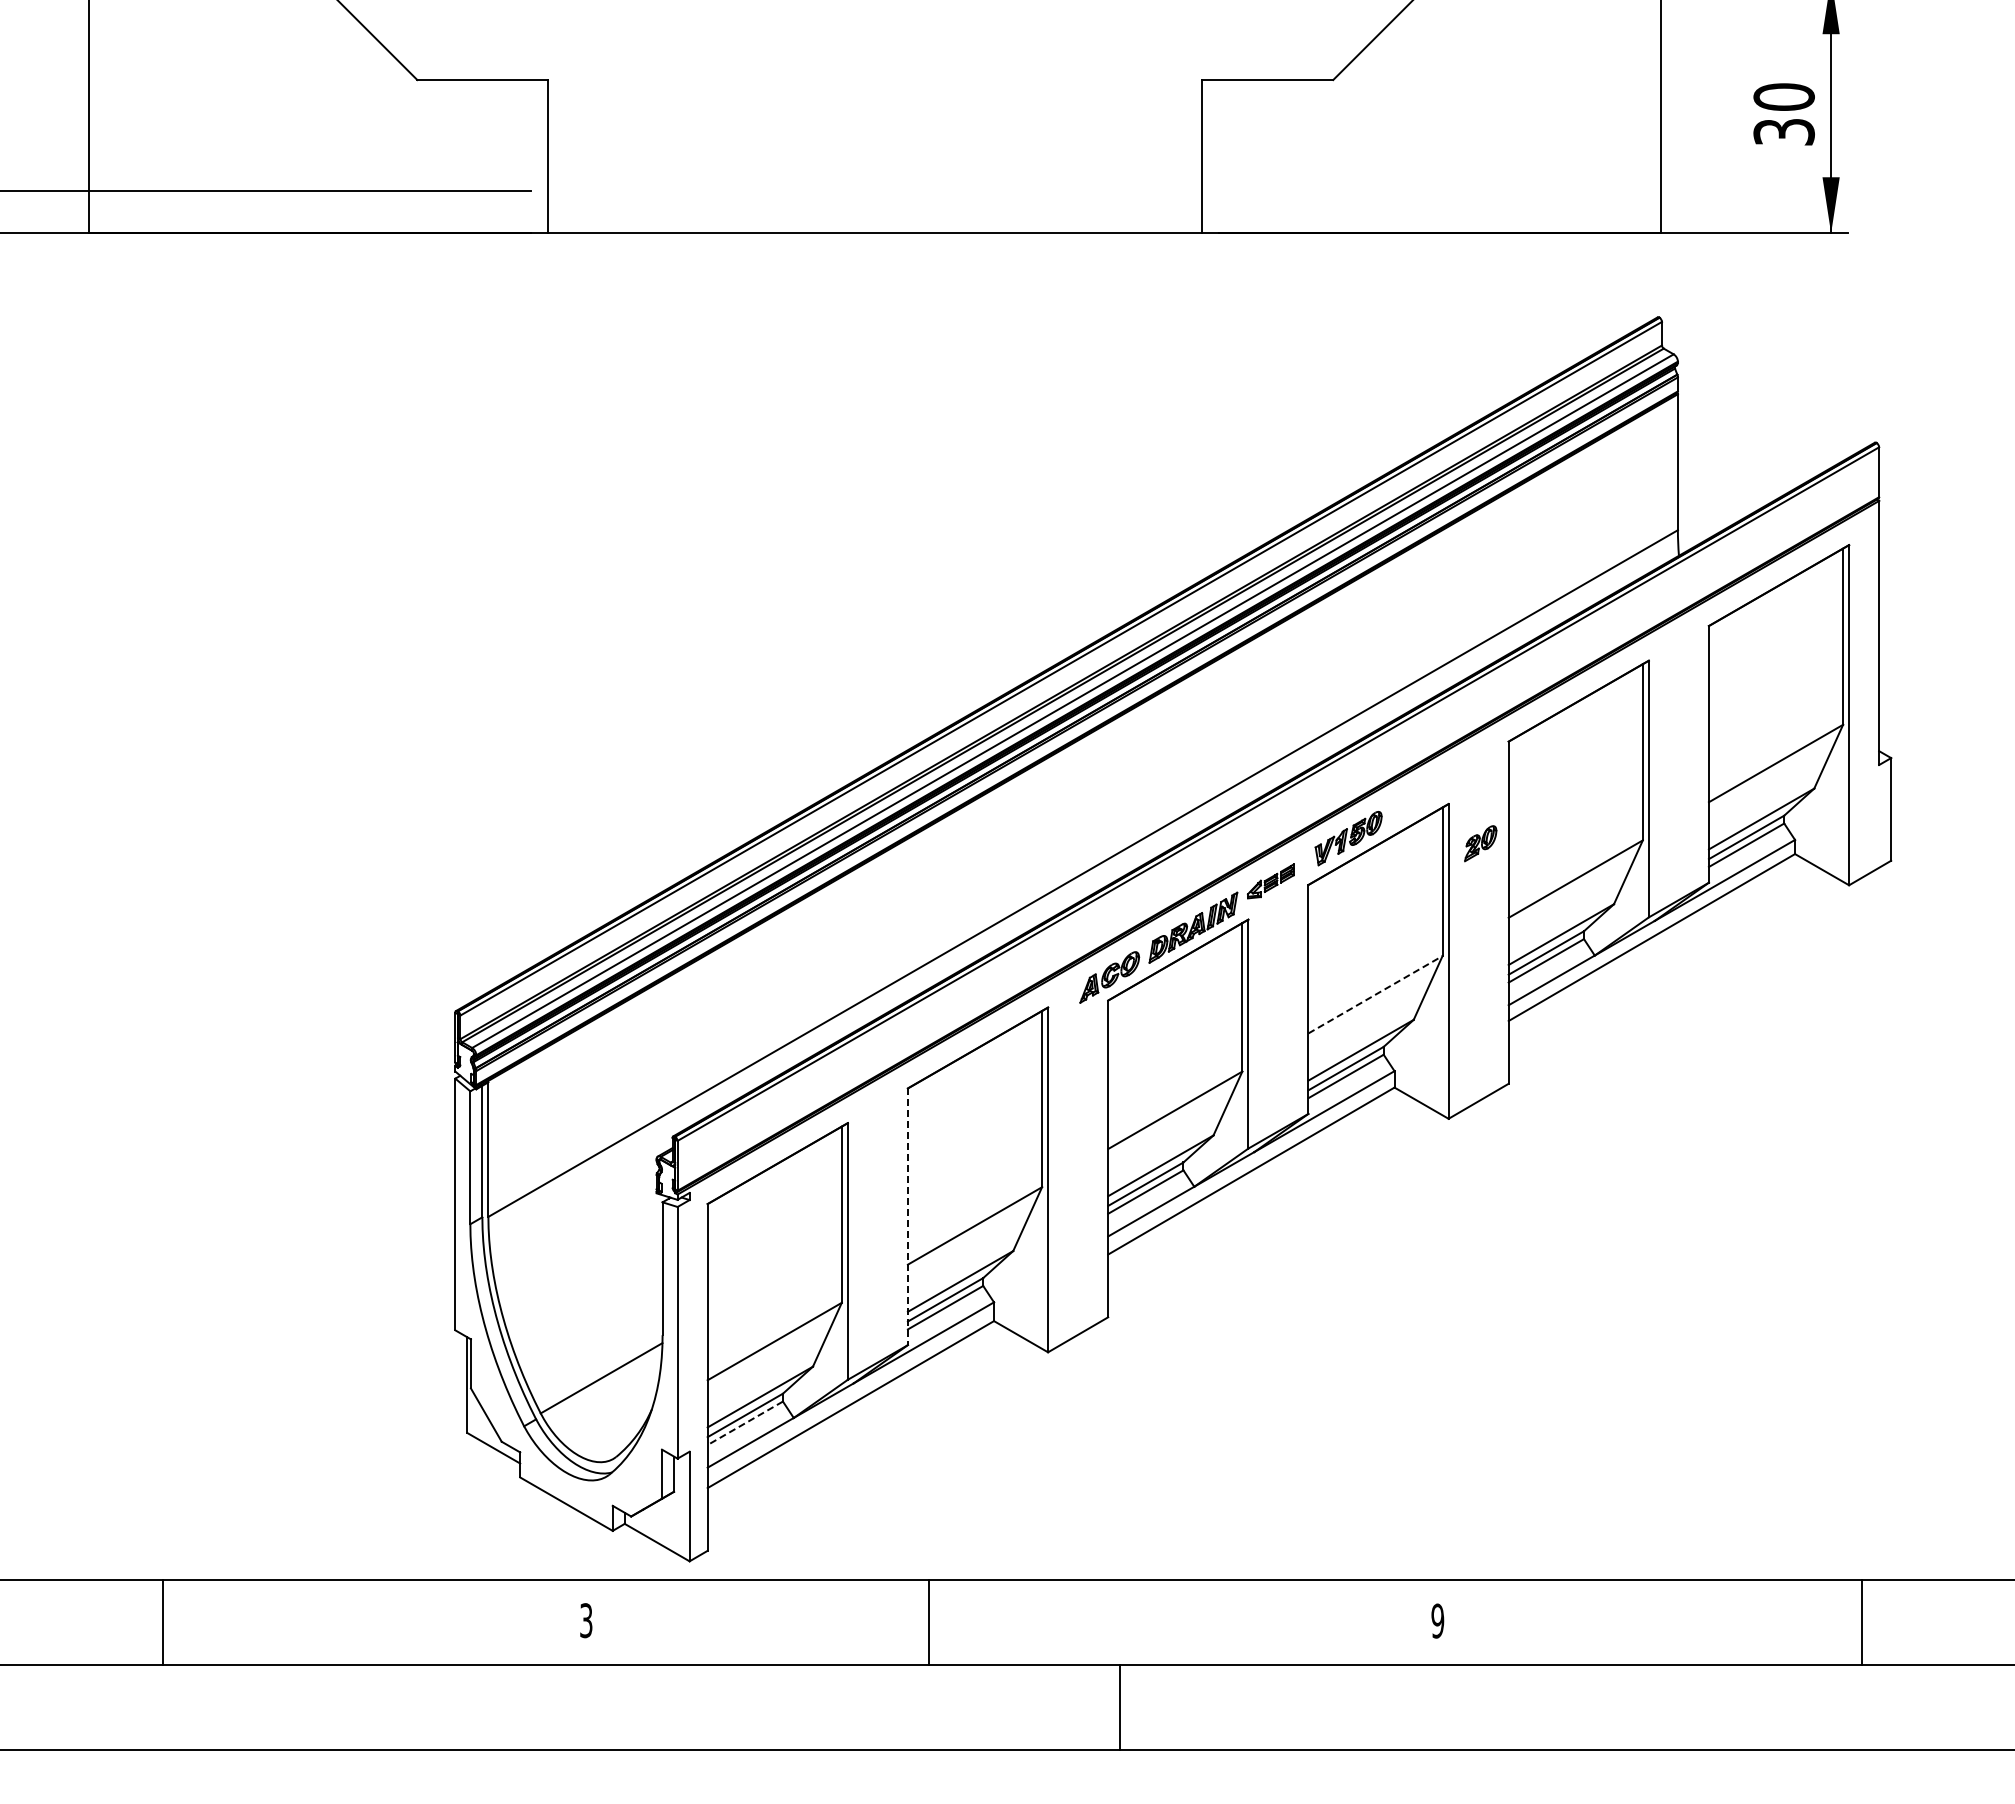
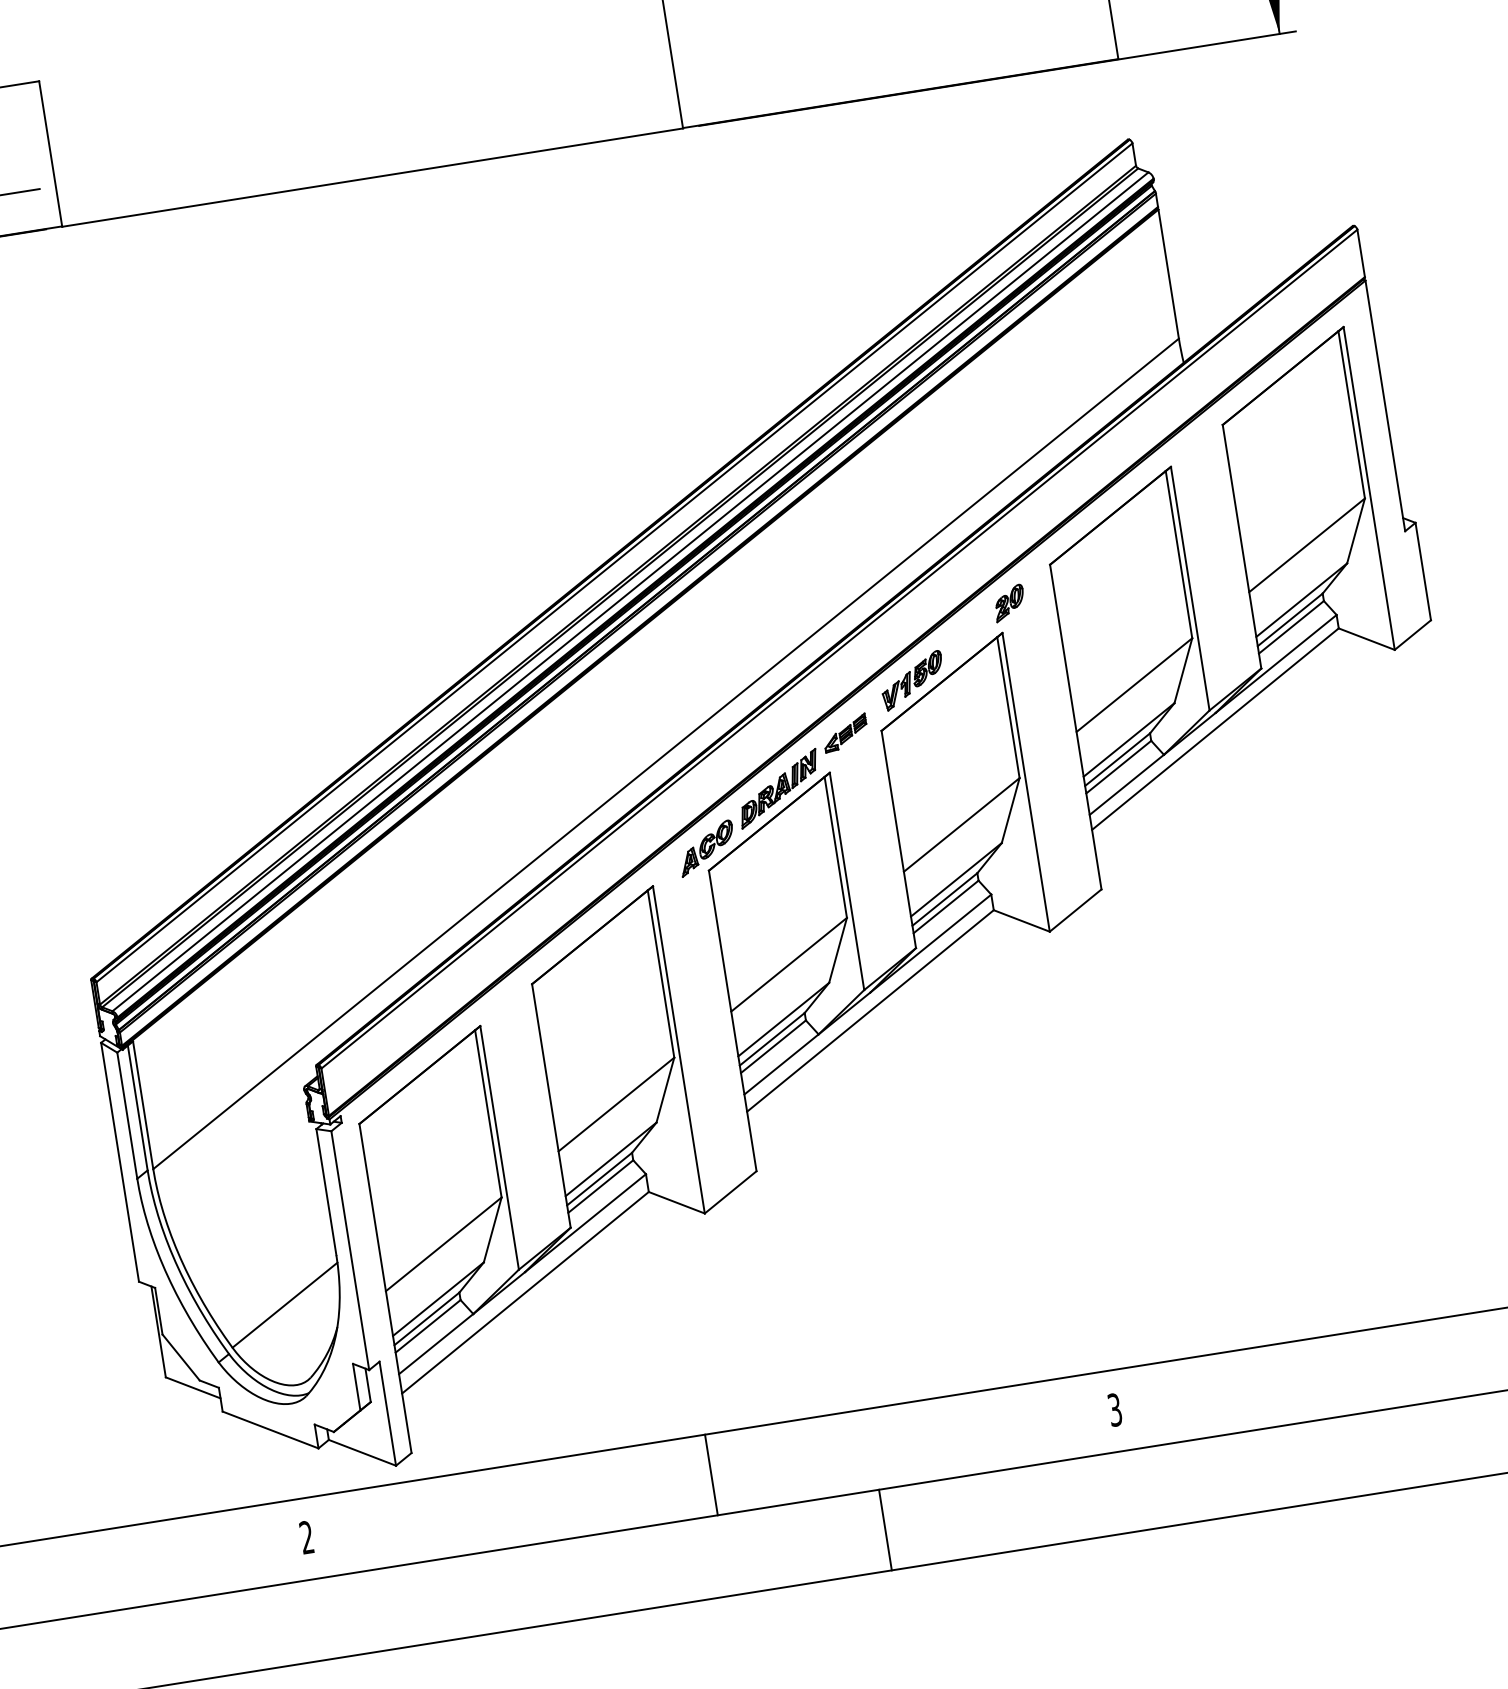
part: (1480, 843) -> (1009, 603), moved
line: (1375, 994) -> (961, 824), dashed -> solid
line: (907, 1217) -> (551, 1106), dashed -> solid
line: (744, 1423) -> (427, 1326), dashed -> solid
text: (586, 1620) -> (307, 1537), 3 -> 2
text: (1437, 1620) -> (1114, 1409), 9 -> 3
line: (929, 1621) -> (711, 1474), moved
line: (1120, 1706) -> (885, 1529), moved

